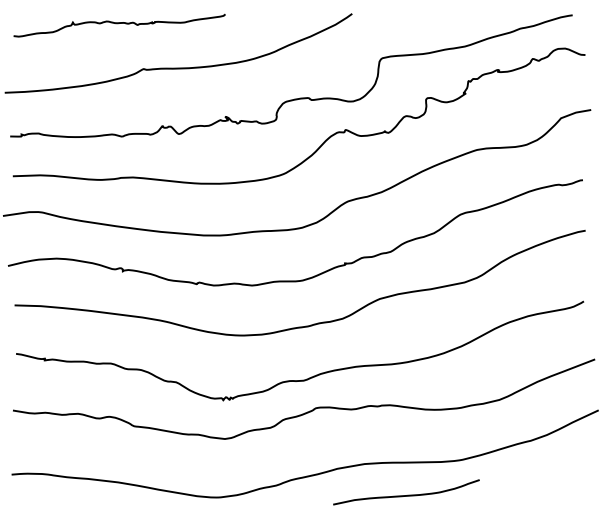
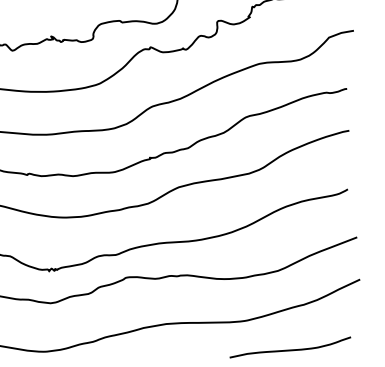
curve: (407, 494) -> (291, 349), moved

